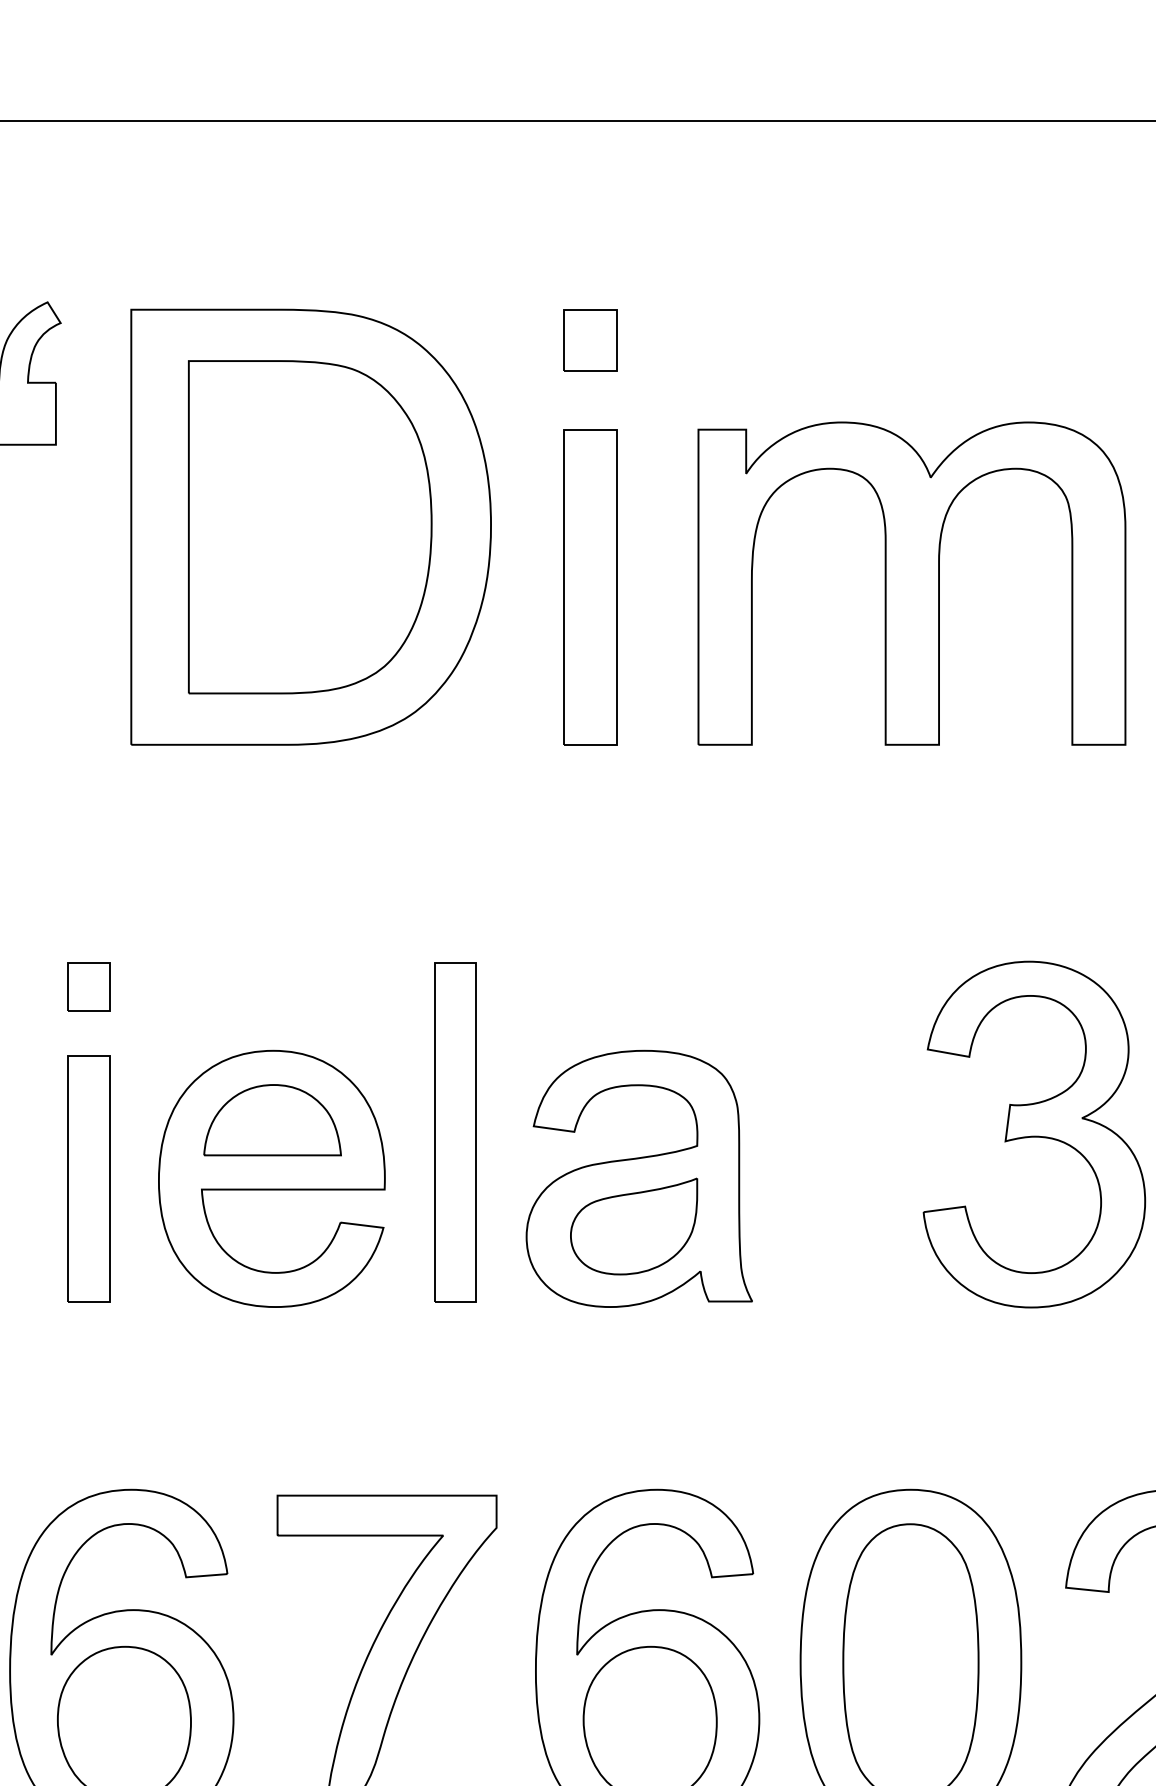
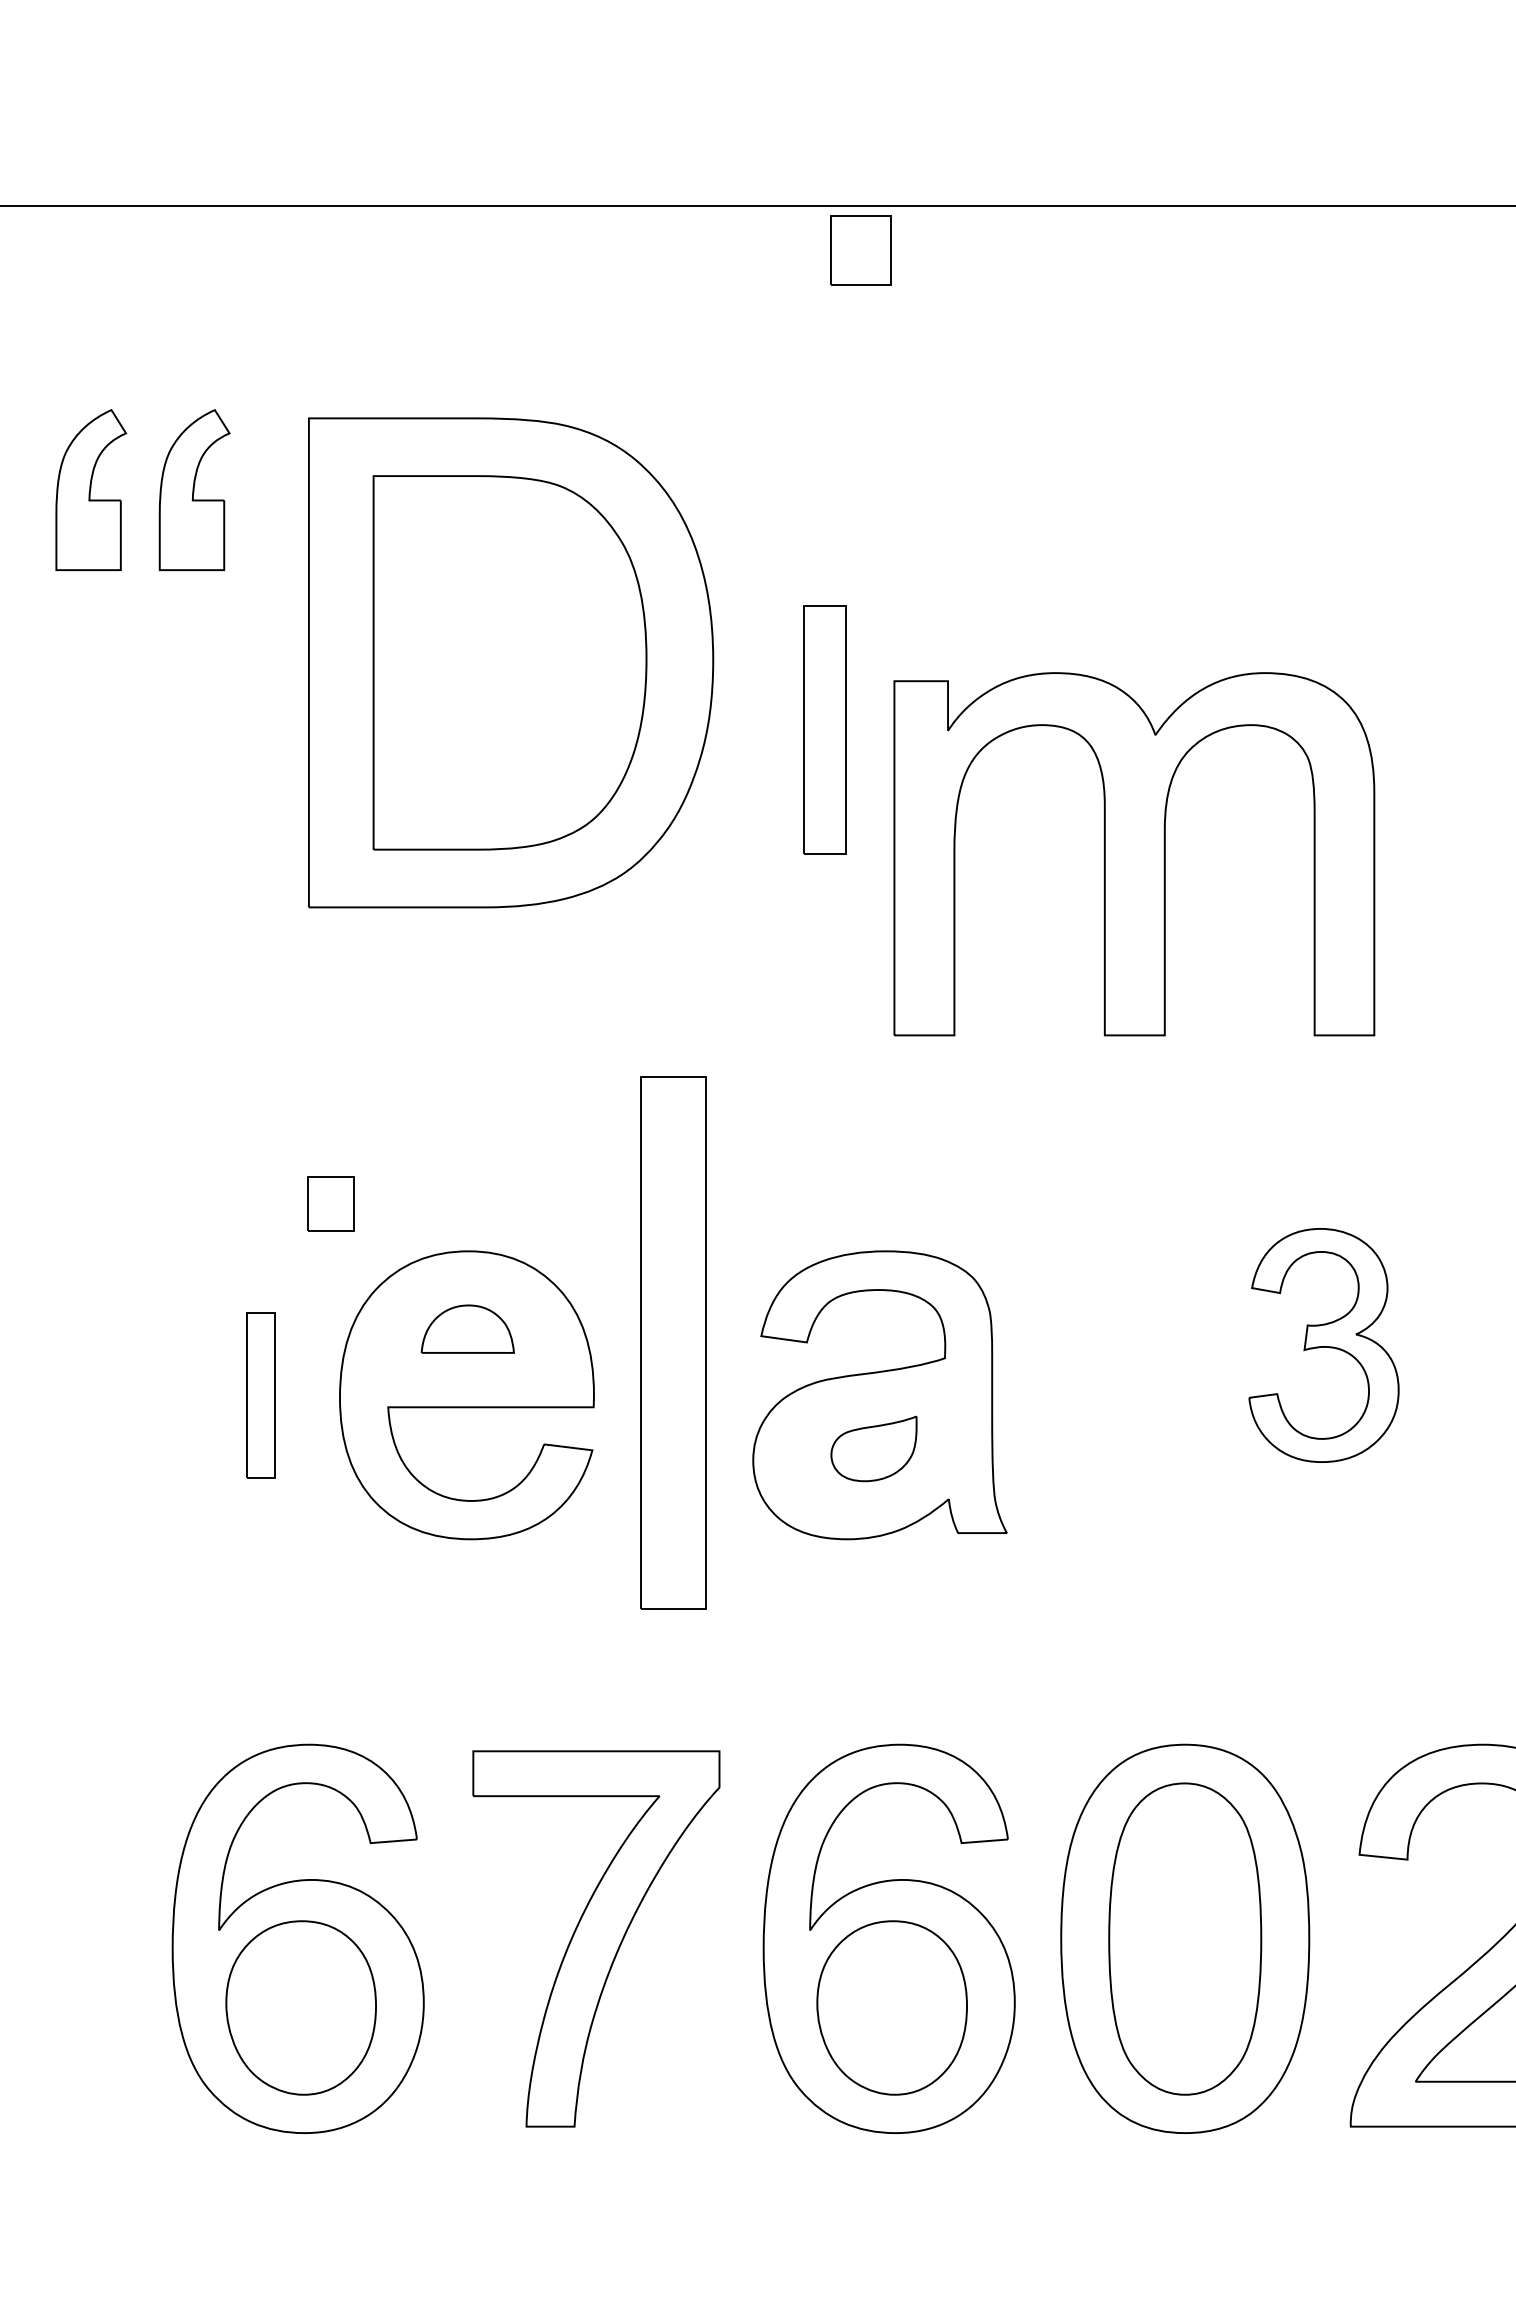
part: (590, 340) -> (860, 250), moved
part: (912, 583) -> (1134, 854), moved
part: (590, 586) -> (824, 729), size x0.7
part: (88, 986) -> (330, 1203), moved
part: (272, 1119) -> (467, 1328), size x0.6
part: (455, 1131) -> (673, 1342), size x1.4
part: (1033, 1134) -> (1323, 1345), size x0.6
part: (88, 1179) -> (260, 1395), size x0.6
part: (633, 1226) -> (873, 1448), size x0.6

